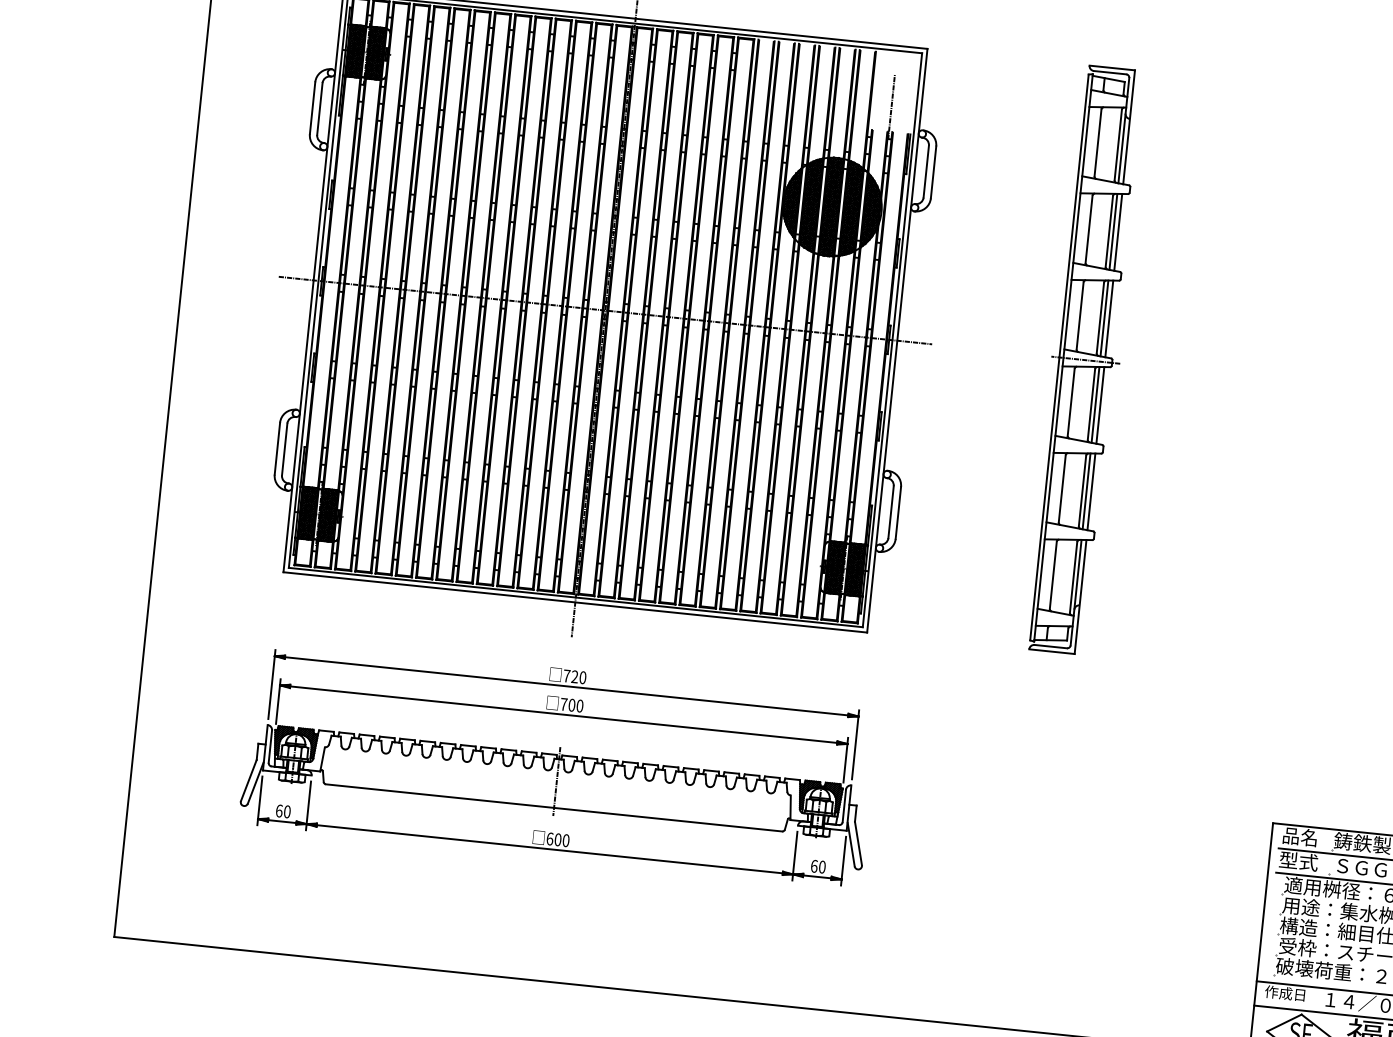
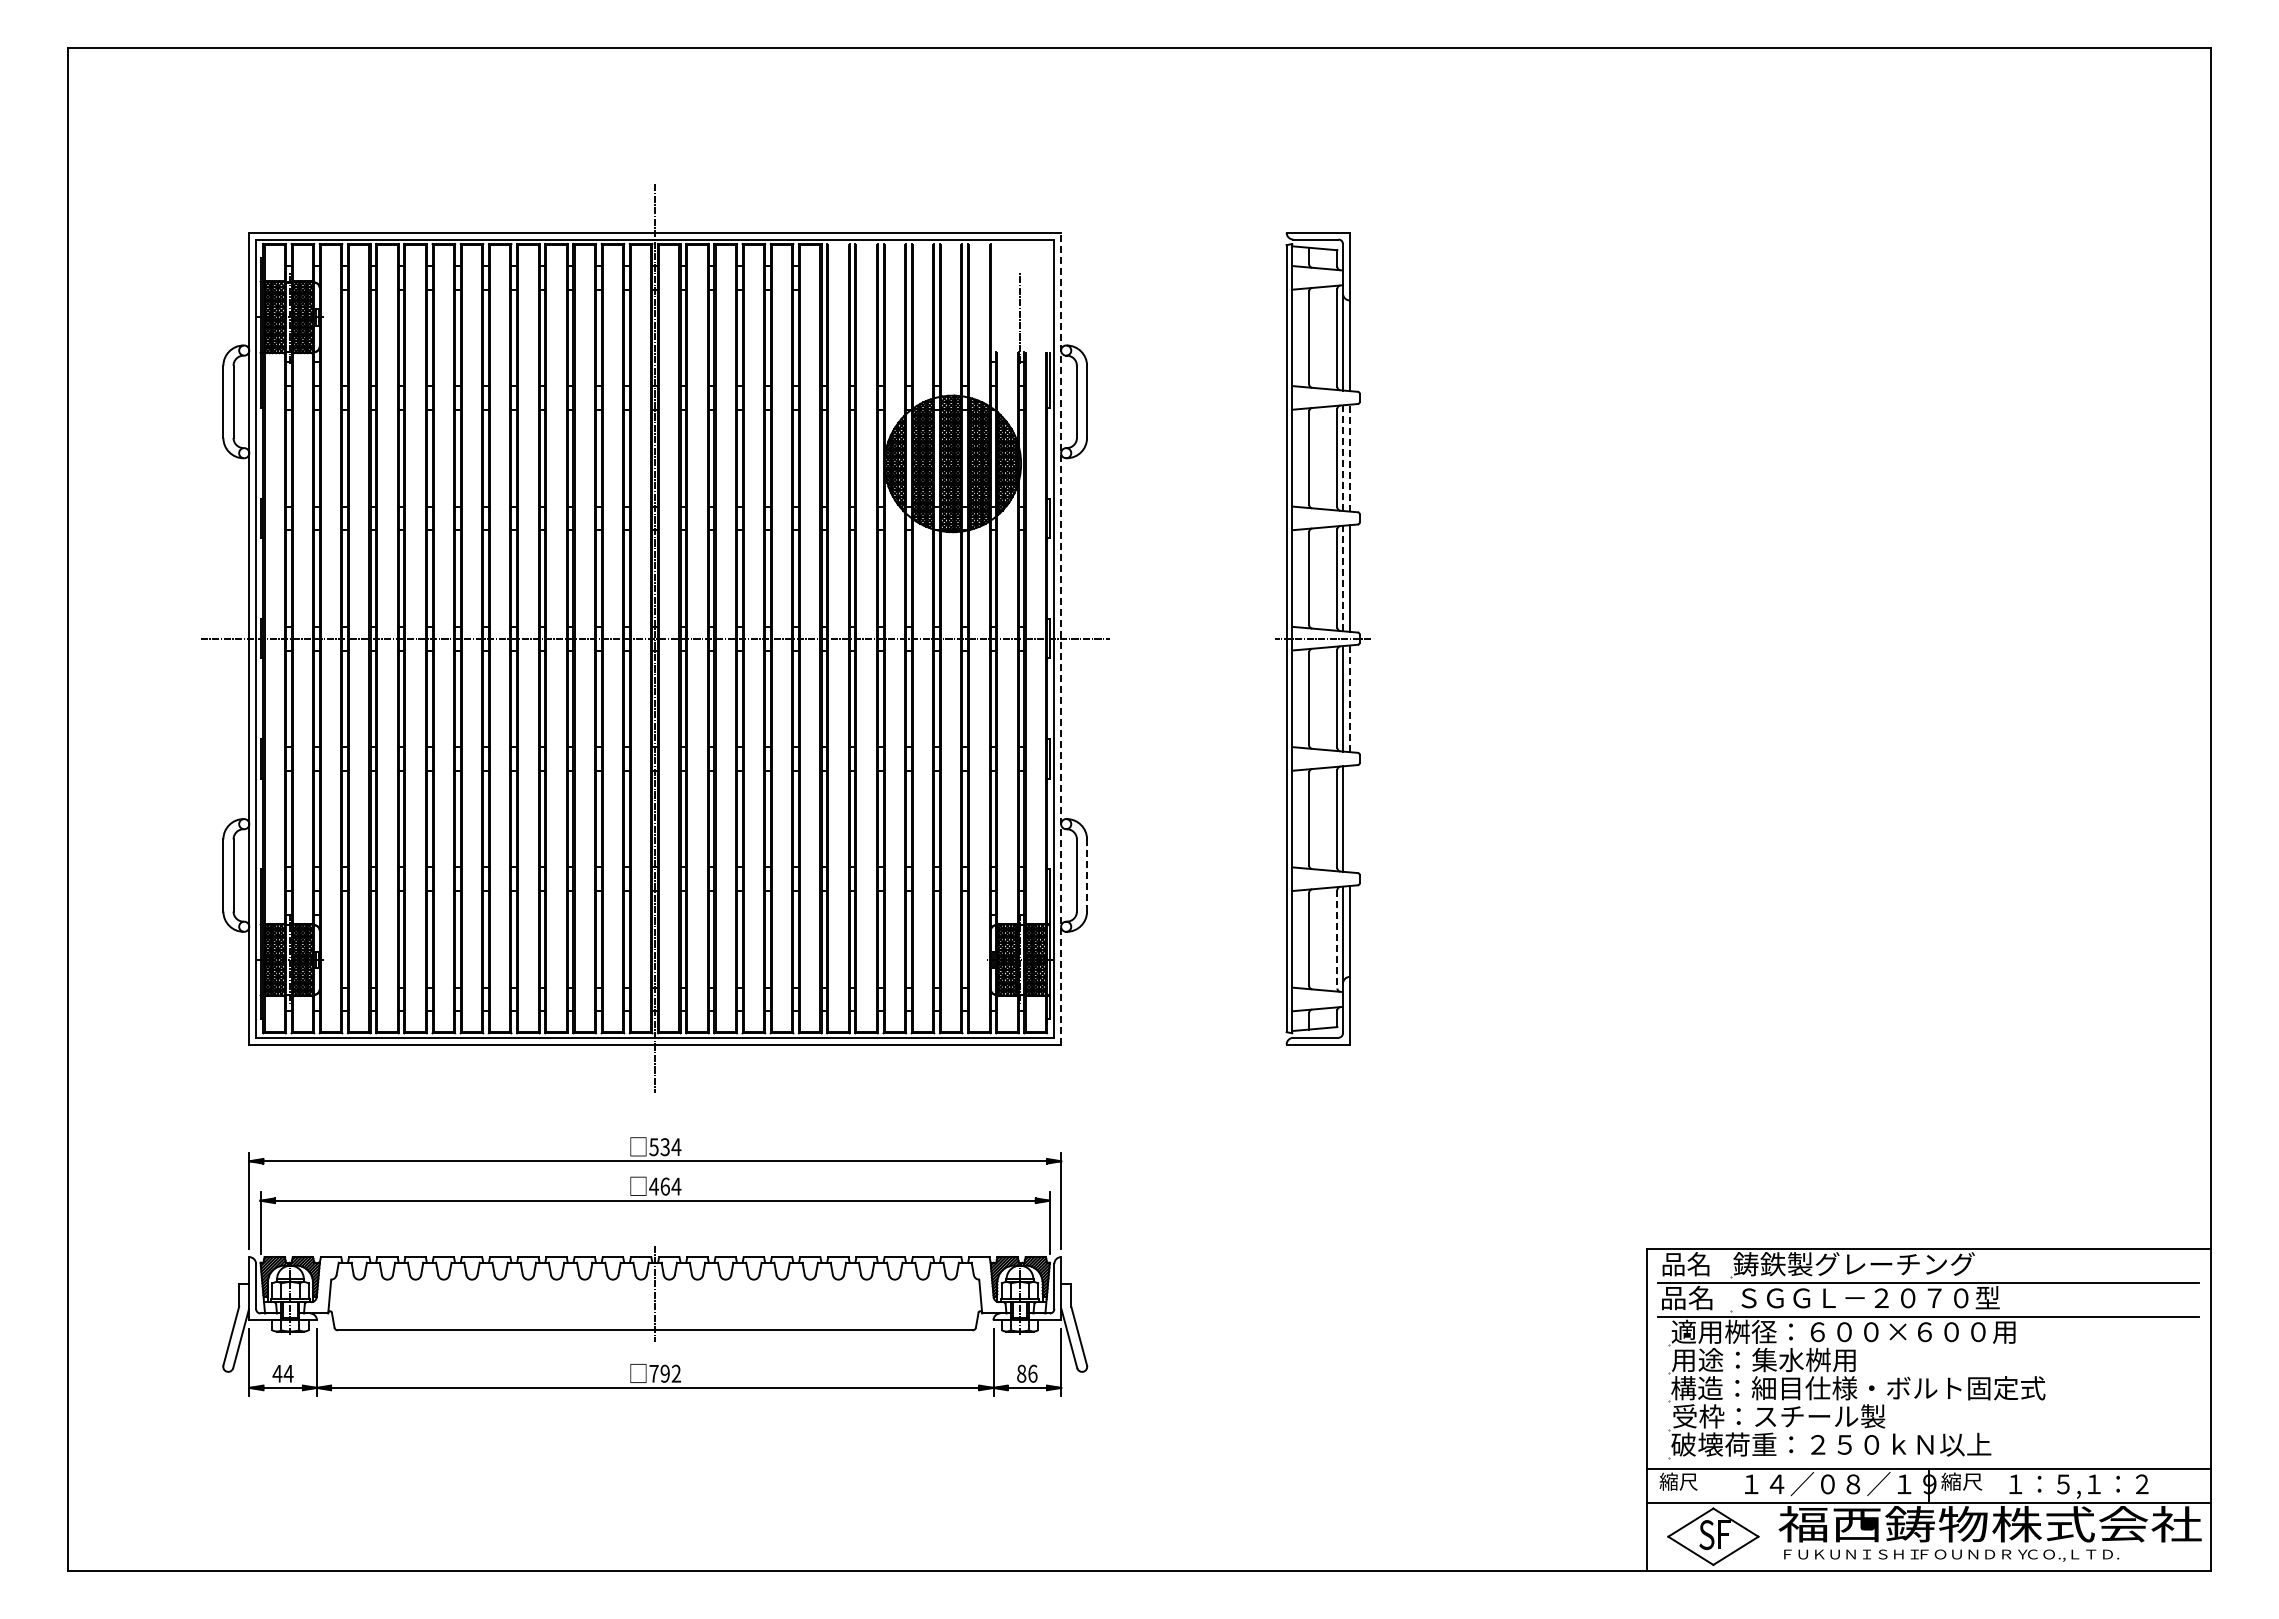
line: (1118, 231) -> (1349, 457), solid -> dashed
line: (1113, 232) -> (1343, 458), solid -> dashed
line: (1104, 318) -> (1343, 578), solid -> dashed
line: (897, 340) -> (1061, 638), solid -> dashed
line: (1100, 405) -> (1349, 698), solid -> dashed
line: (1091, 491) -> (1349, 818), removed
line: (898, 512) -> (1087, 874), solid -> dashed
line: (1073, 577) -> (1337, 939), solid -> dashed
text: (575, 677) -> (665, 1147), 720 -> 534
text: (572, 705) -> (665, 1186), 700 -> 464
text: (282, 811) -> (282, 1373), 60 -> 44
text: (557, 839) -> (664, 1373), 600 -> 792
text: (1298, 860) -> (1687, 1297), 型式 -> 品名
text: (818, 866) -> (1027, 1373), 60 -> 86
text: (1285, 993) -> (1687, 1481), 作成日 -> 縮尺

